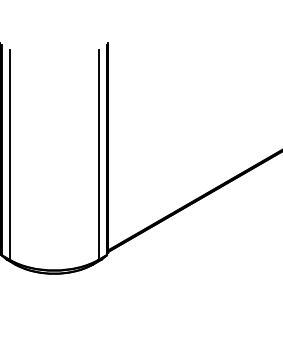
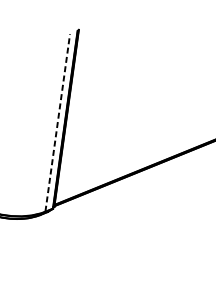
line: (98, 154) -> (57, 122), solid -> dashed

